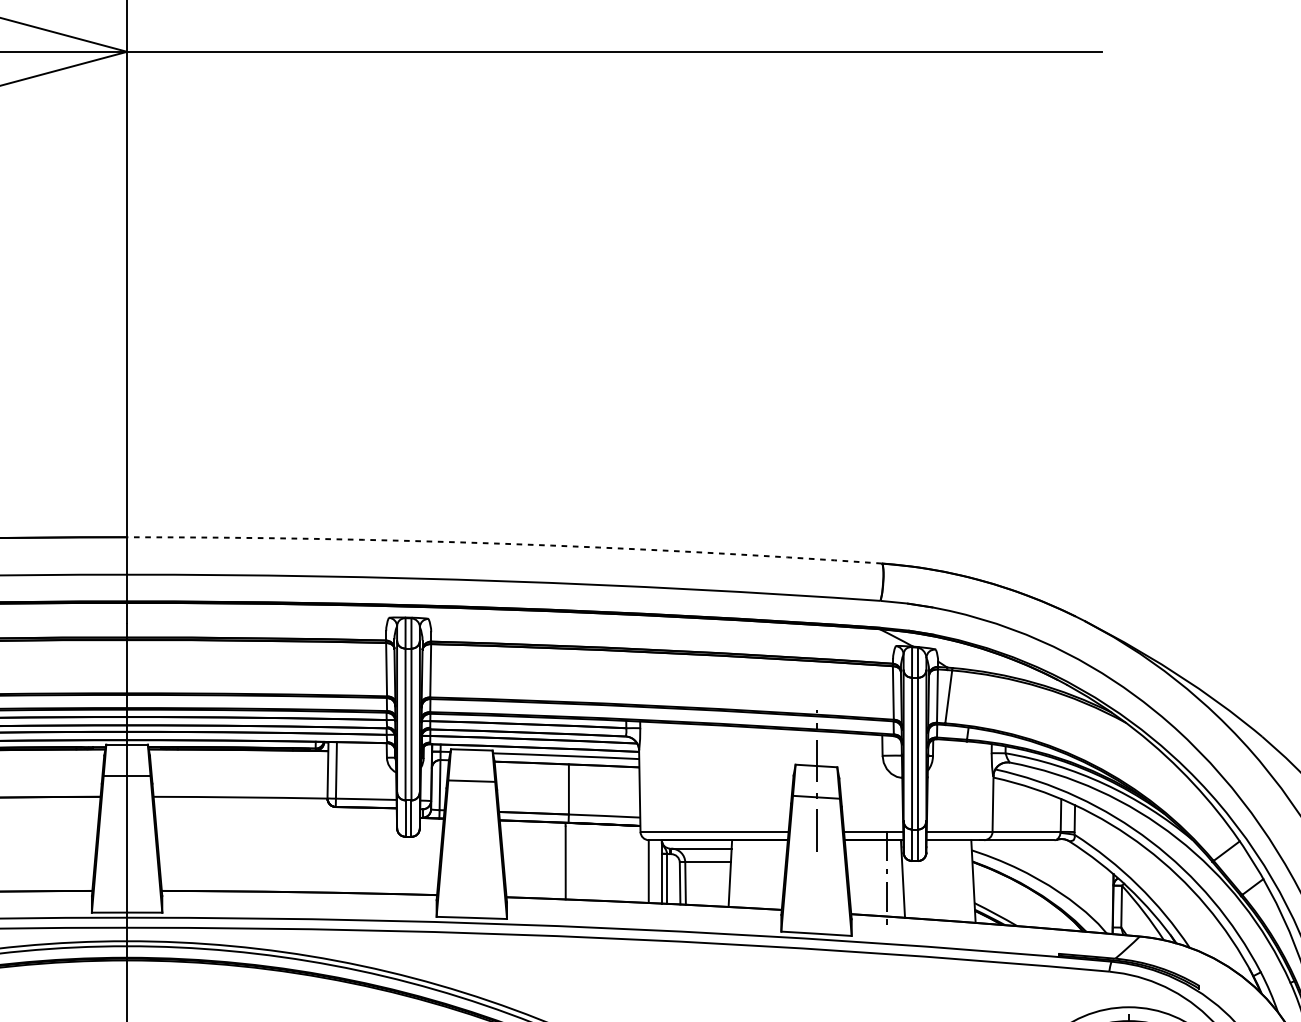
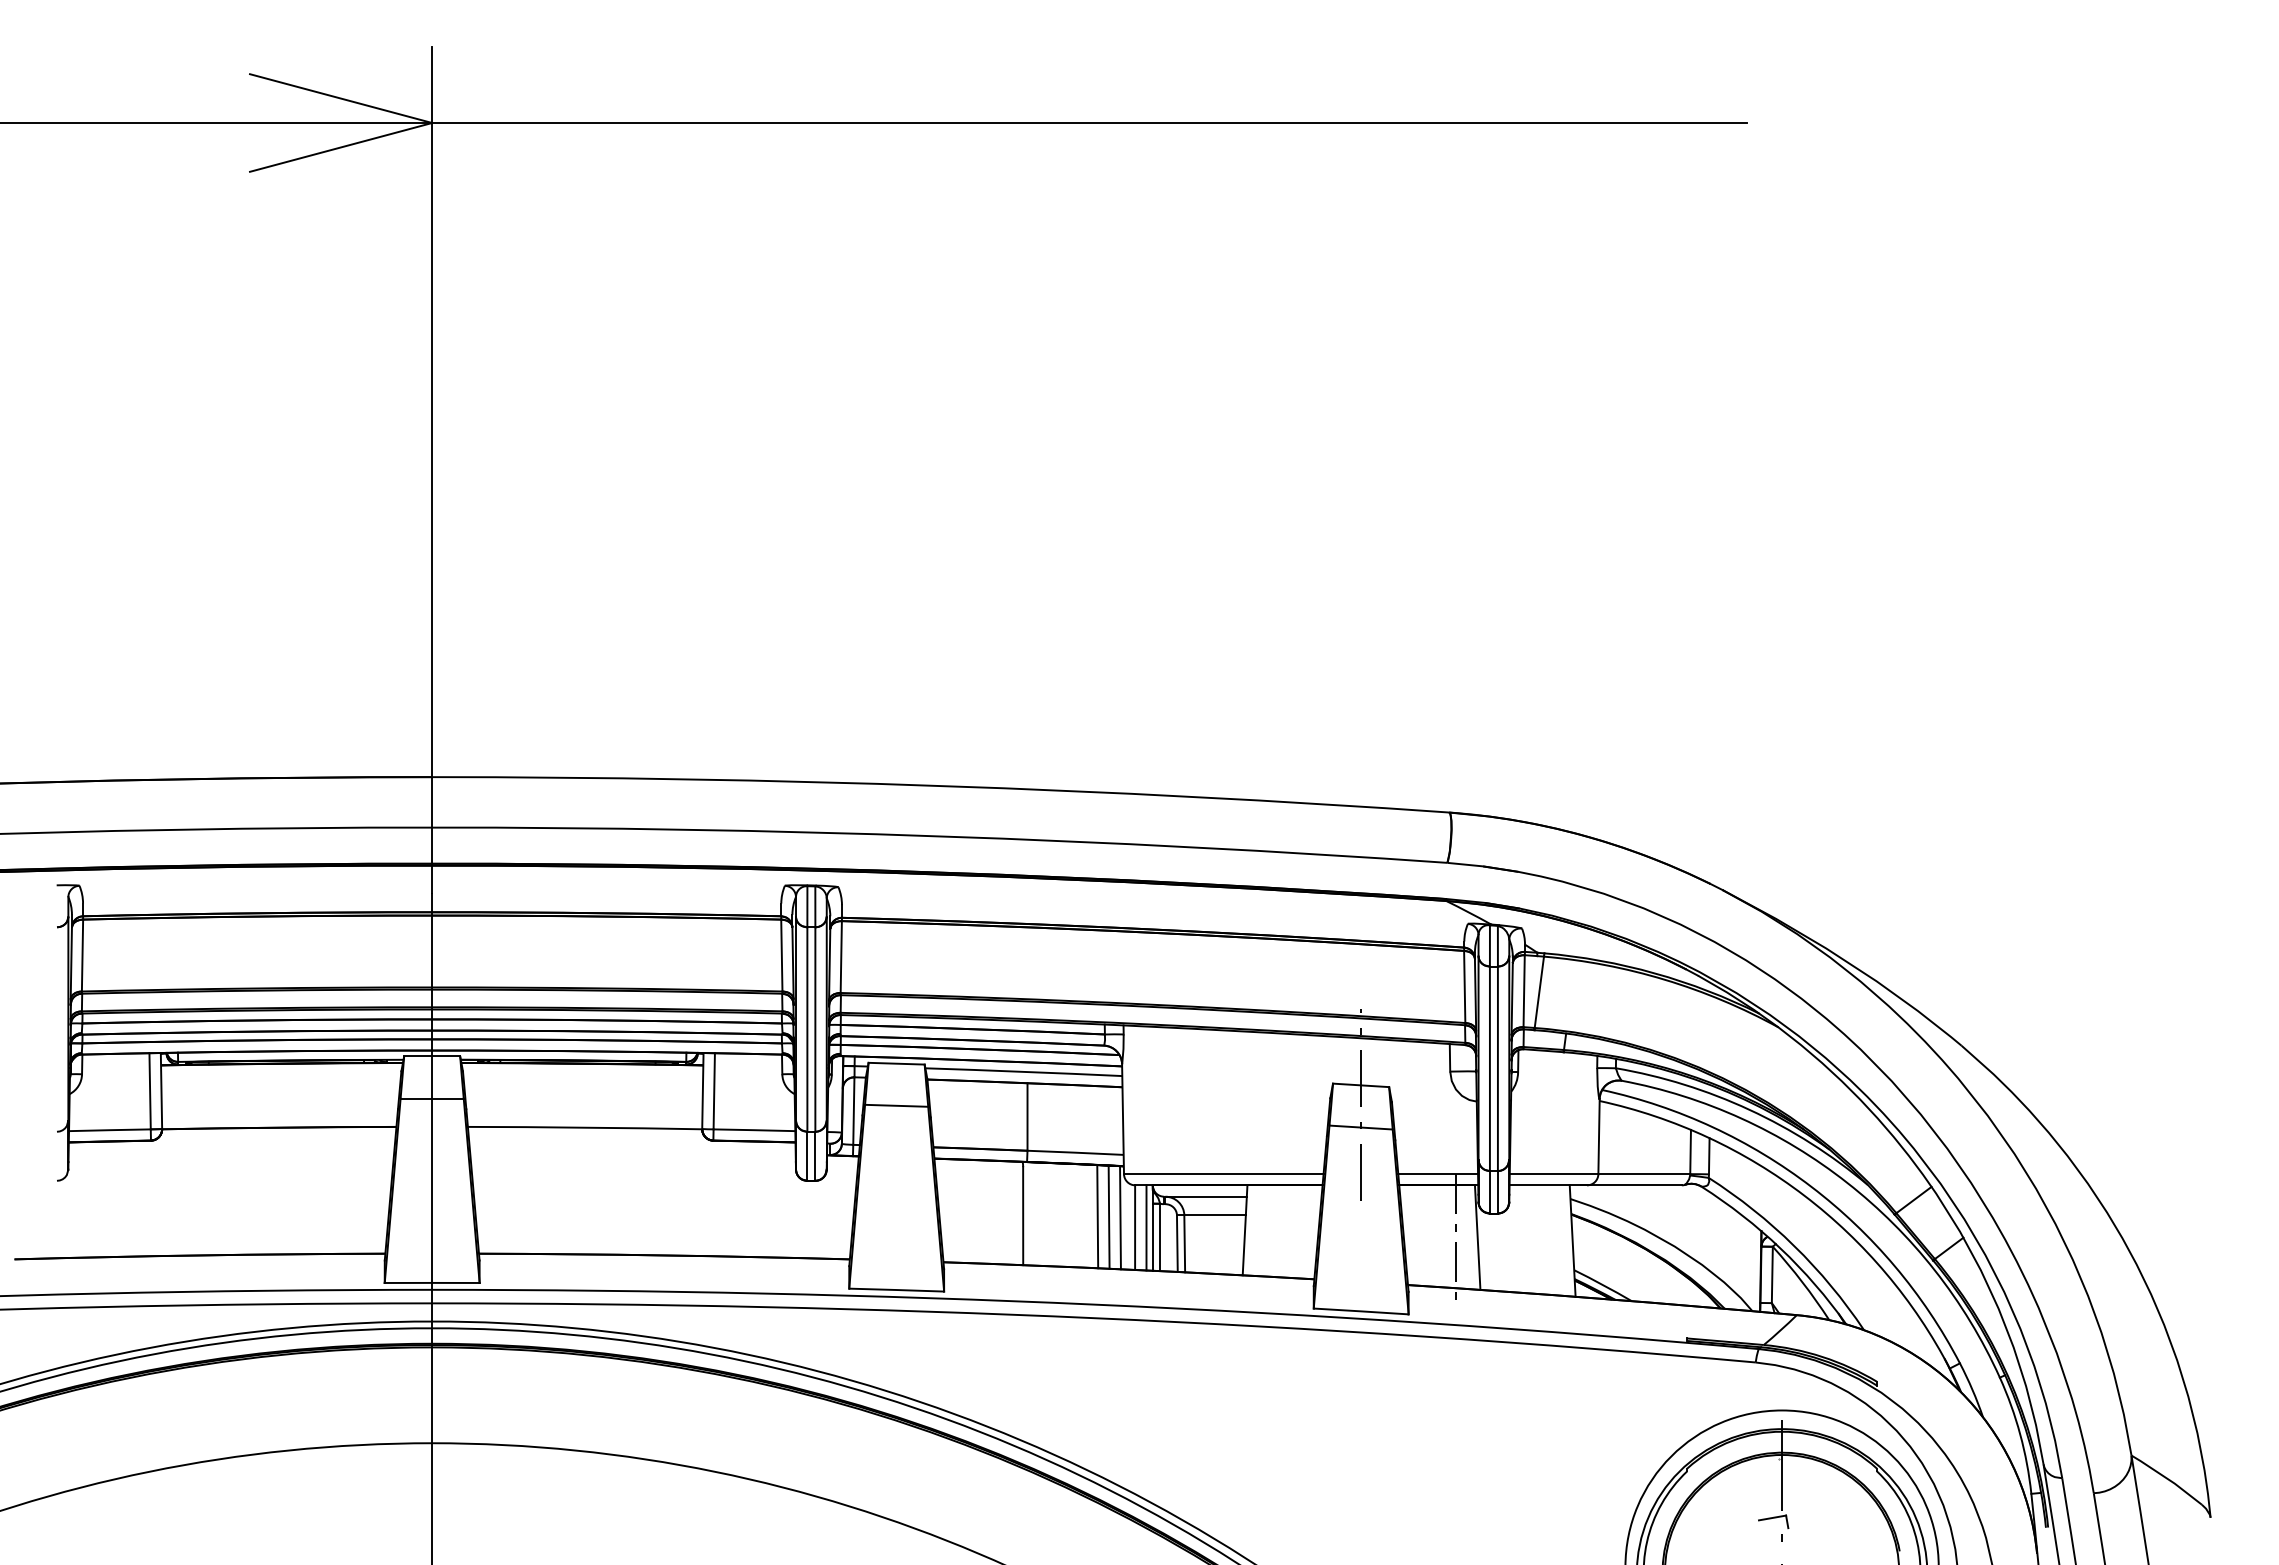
arc: (505, 543) -> (941, 785), dashed -> solid
line: (620, 863) -> (1097, 1216), added
line: (629, 863) -> (1108, 1216), added
line: (637, 864) -> (1120, 1217), added
line: (657, 871) -> (1146, 1227), added

